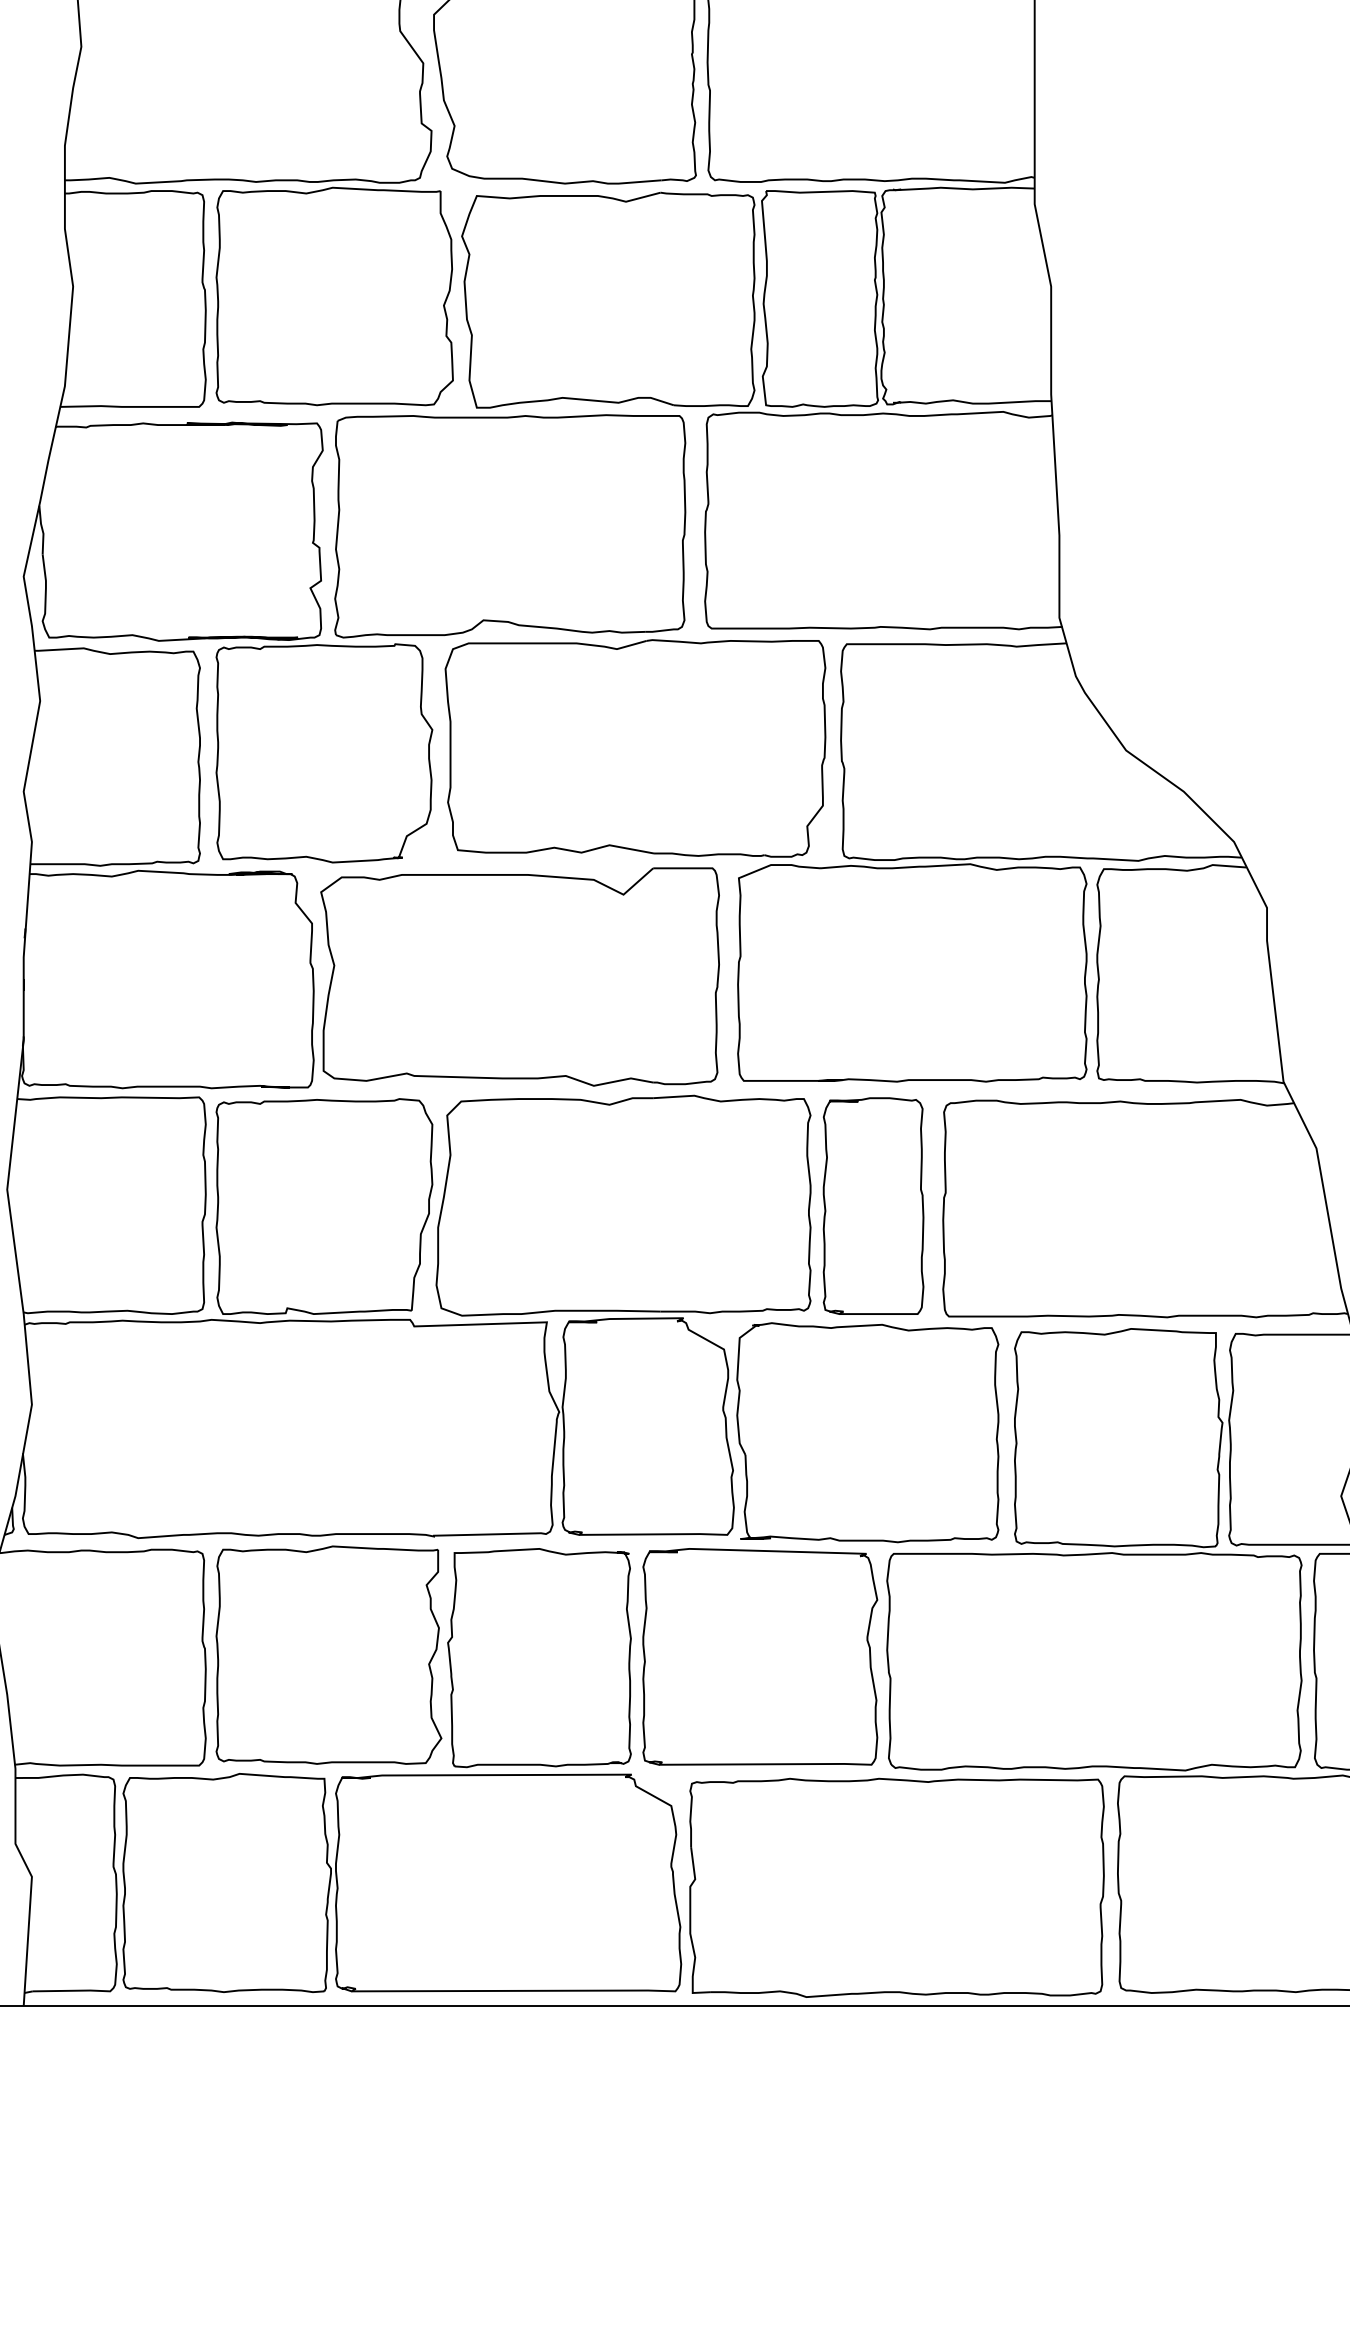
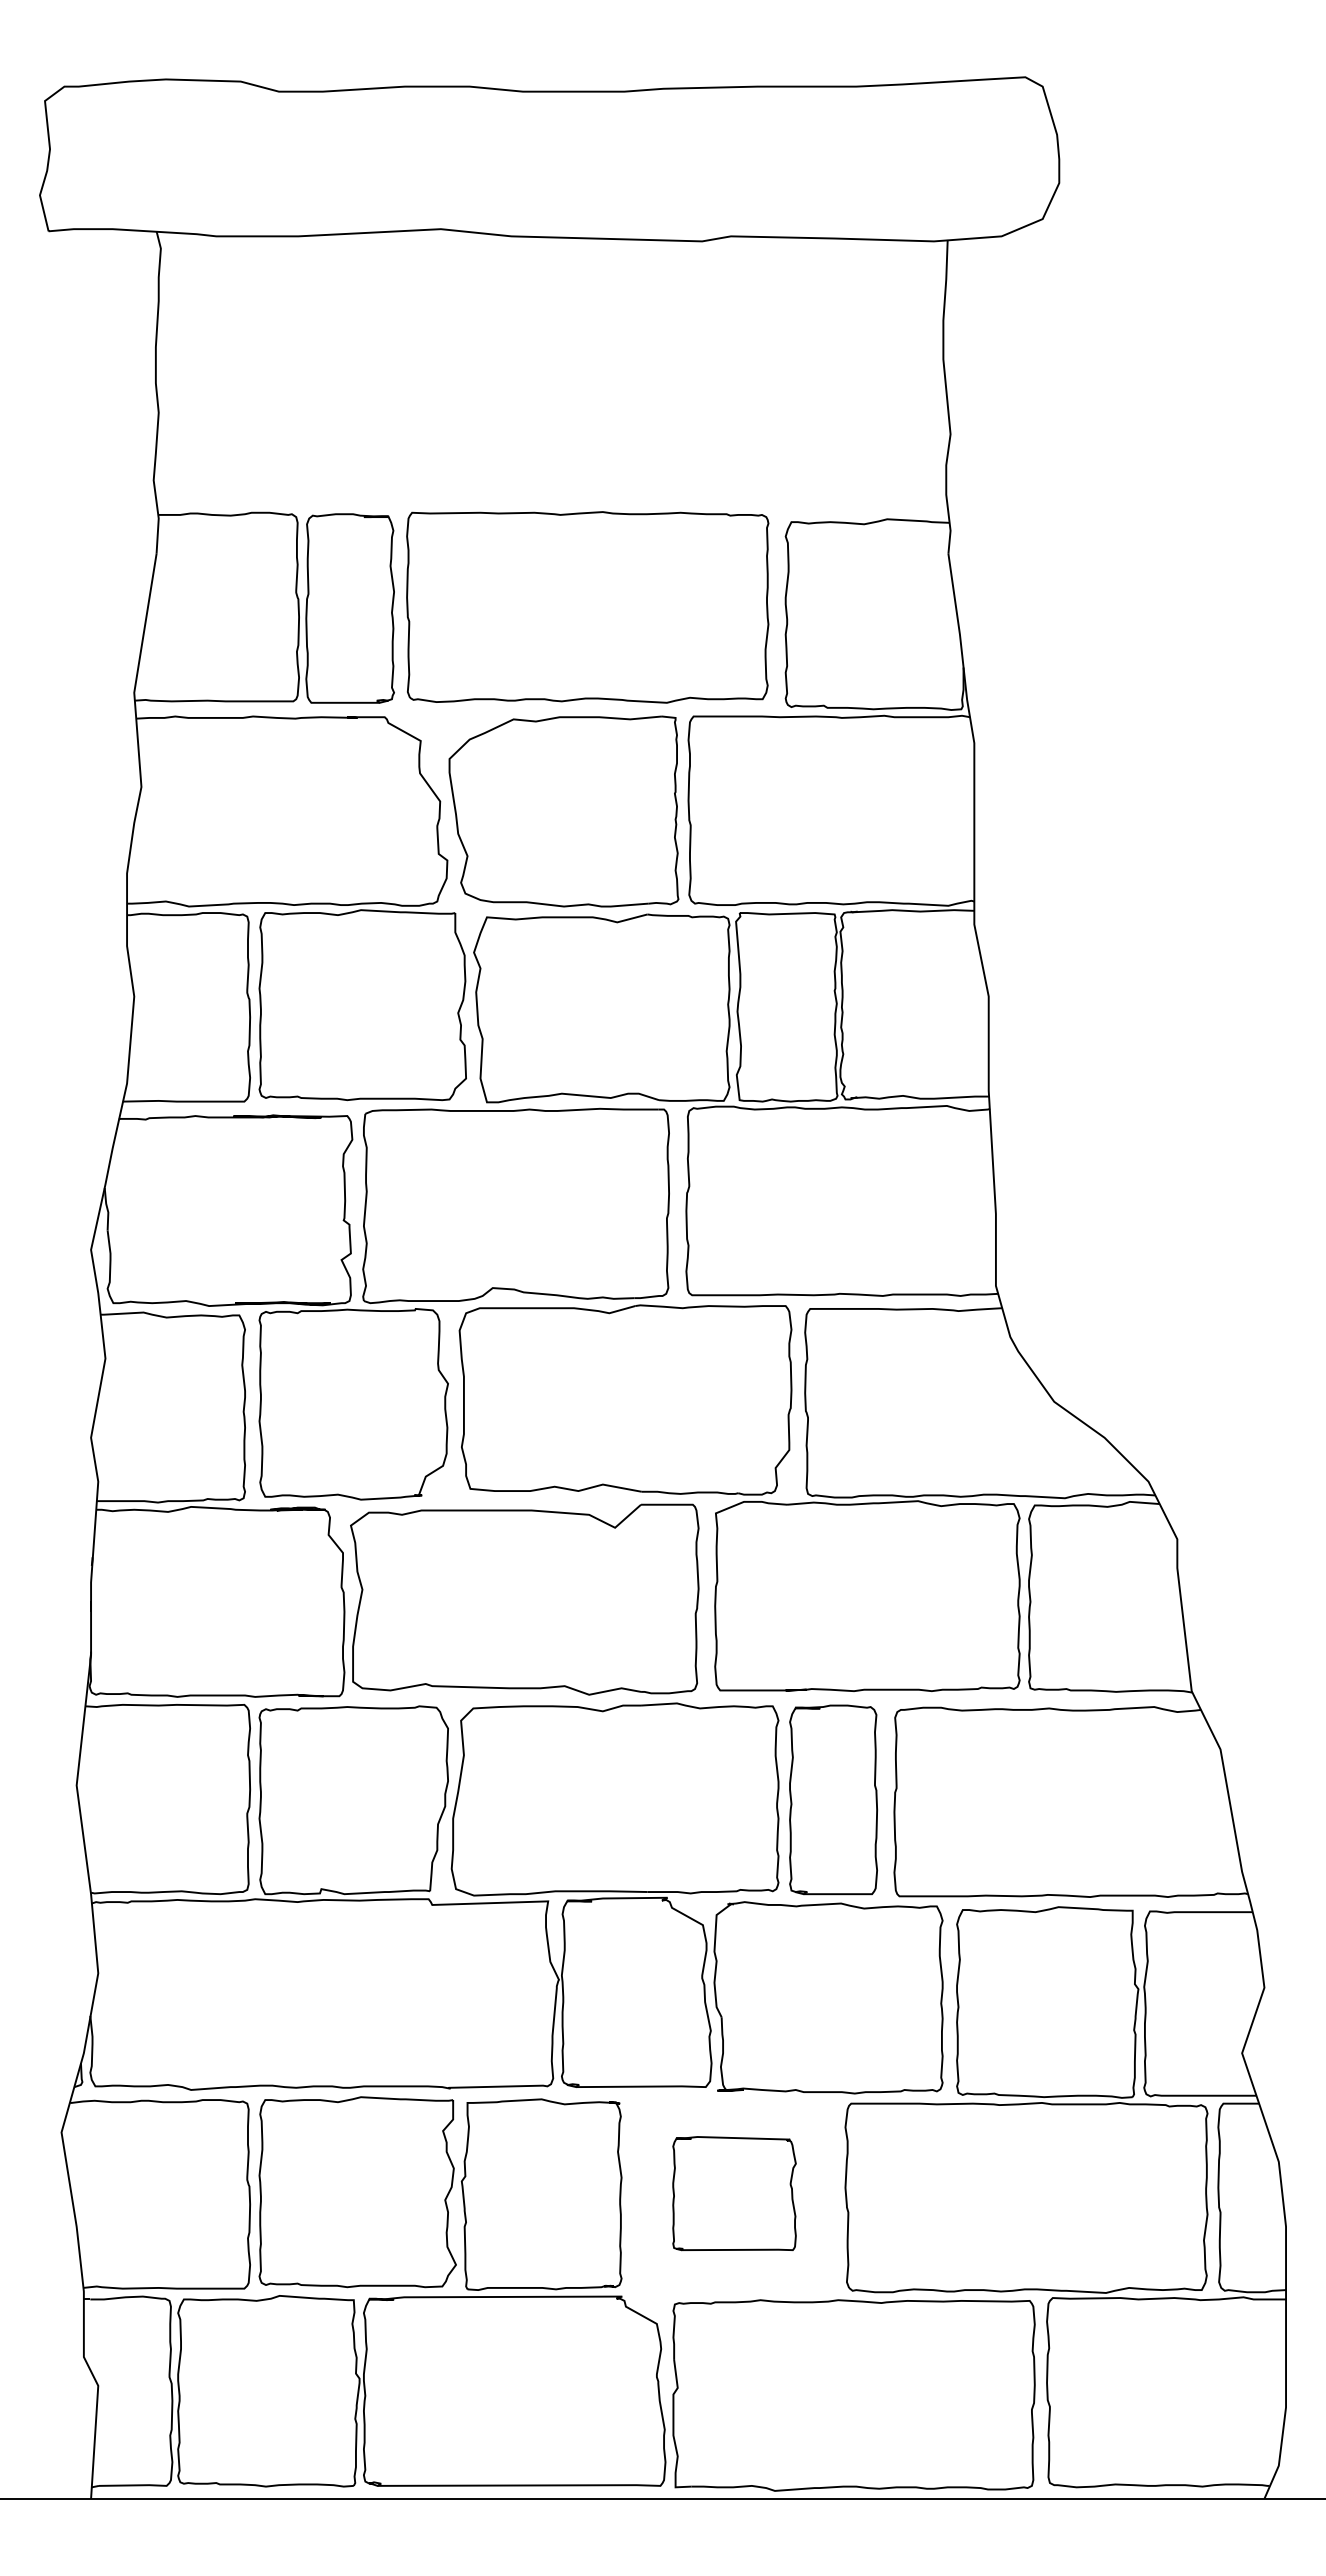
part: (760, 1656) -> (734, 2193), size x0.6

